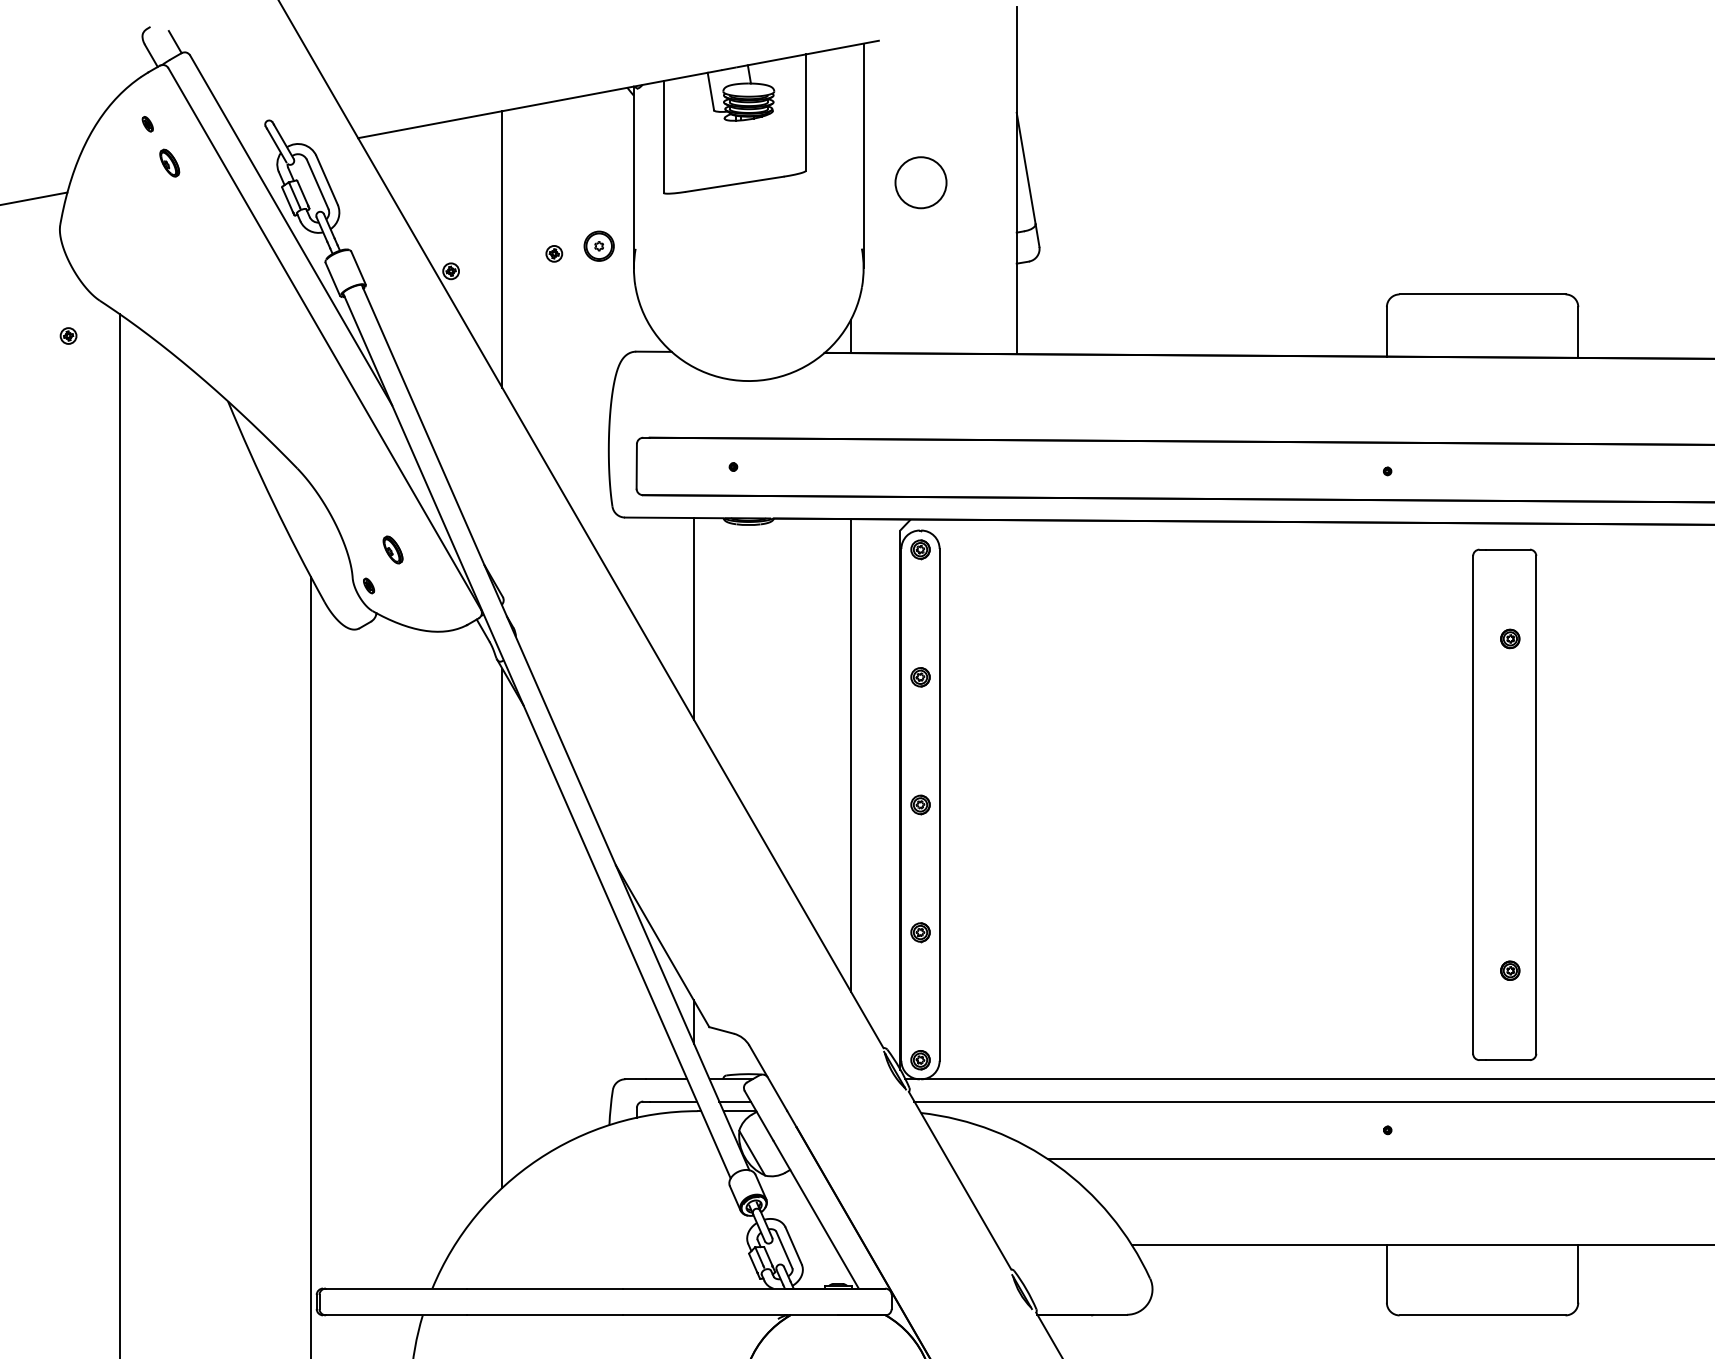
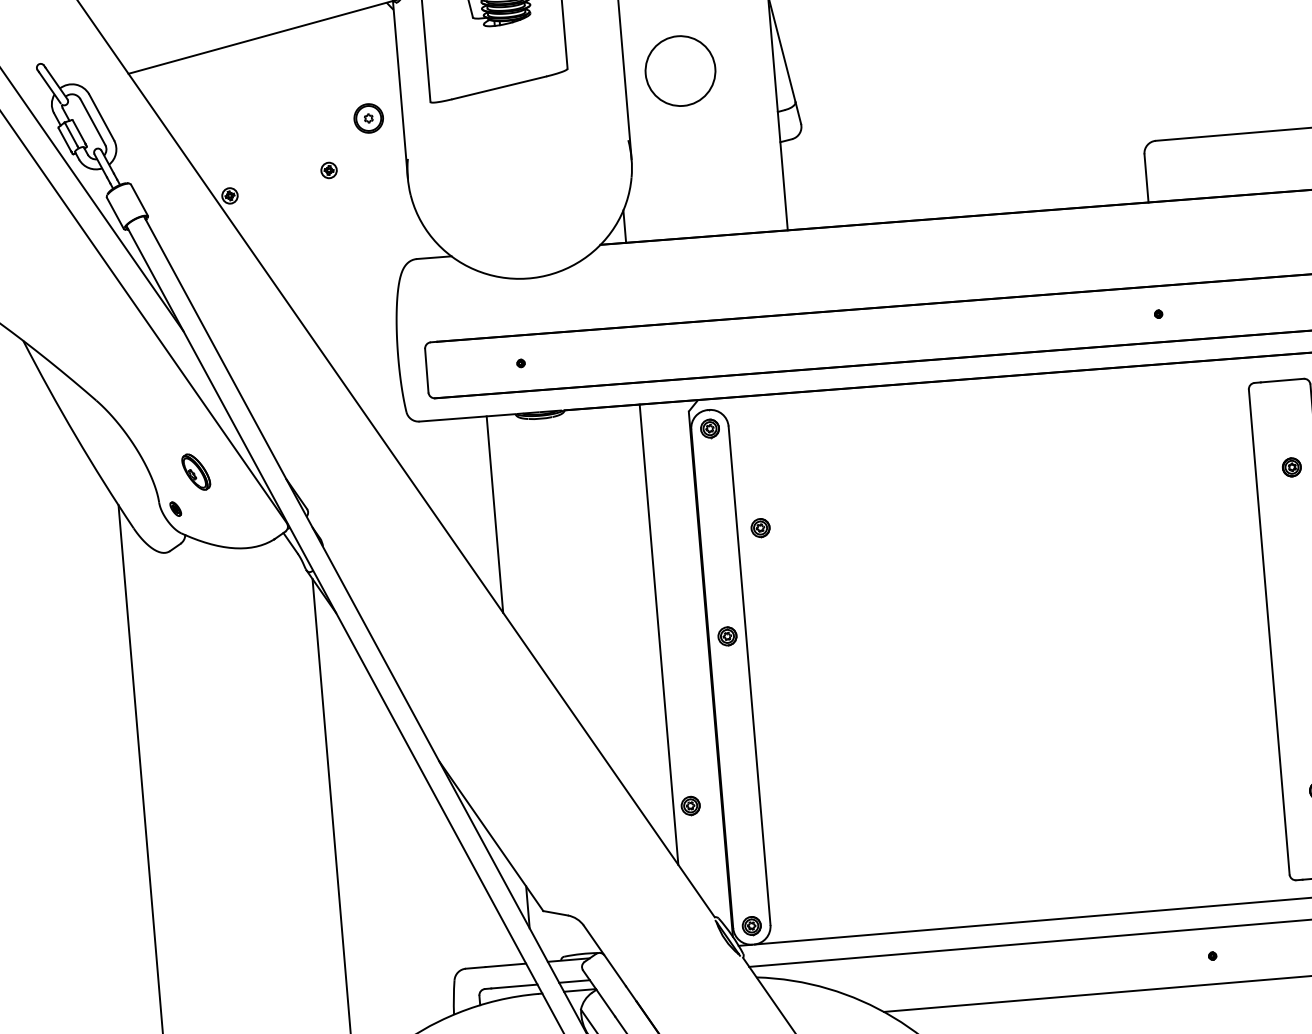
circle: (920, 182) -> (679, 70), size x1.4
part: (598, 245) -> (368, 117), moved
line: (502, 249) -> (278, 170), removed
part: (392, 549) -> (195, 471), size x1.4
part: (920, 677) -> (760, 528), moved
part: (920, 804) -> (727, 636), moved
part: (920, 932) -> (690, 805), moved

